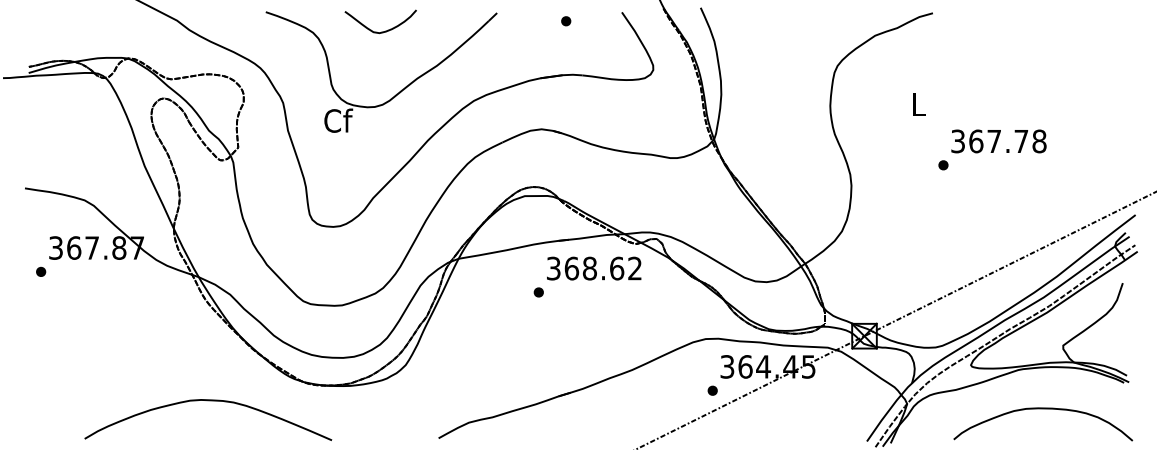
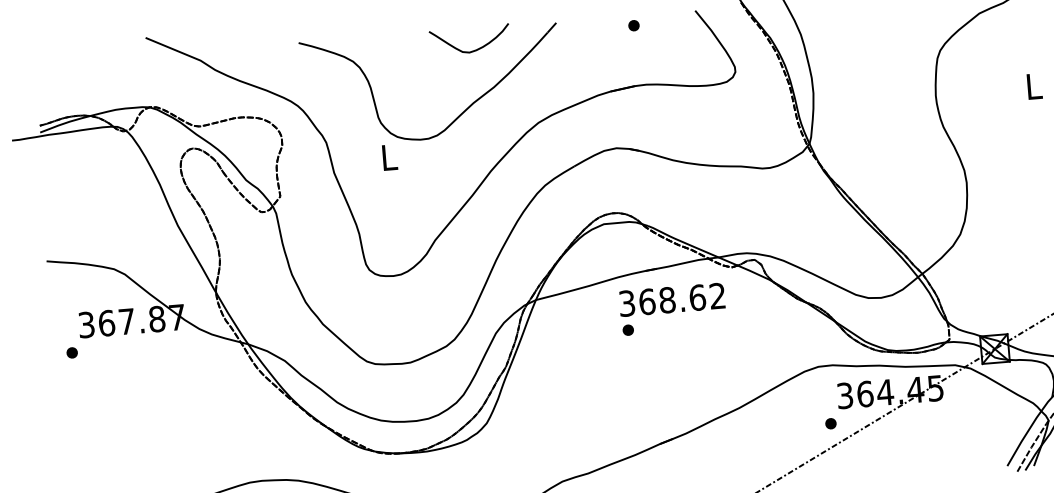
curve: (381, 31) -> (471, 50), moved
text: (338, 120) -> (389, 157), Cf -> L
text: (594, 268) -> (672, 299), moved

